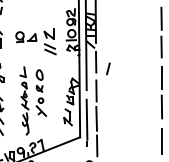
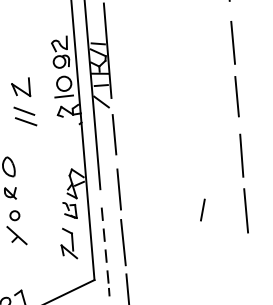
line: (108, 68) -> (203, 209), moved
line: (87, 119) -> (106, 245), solid -> dashed
line: (162, 141) -> (252, 276), removed

